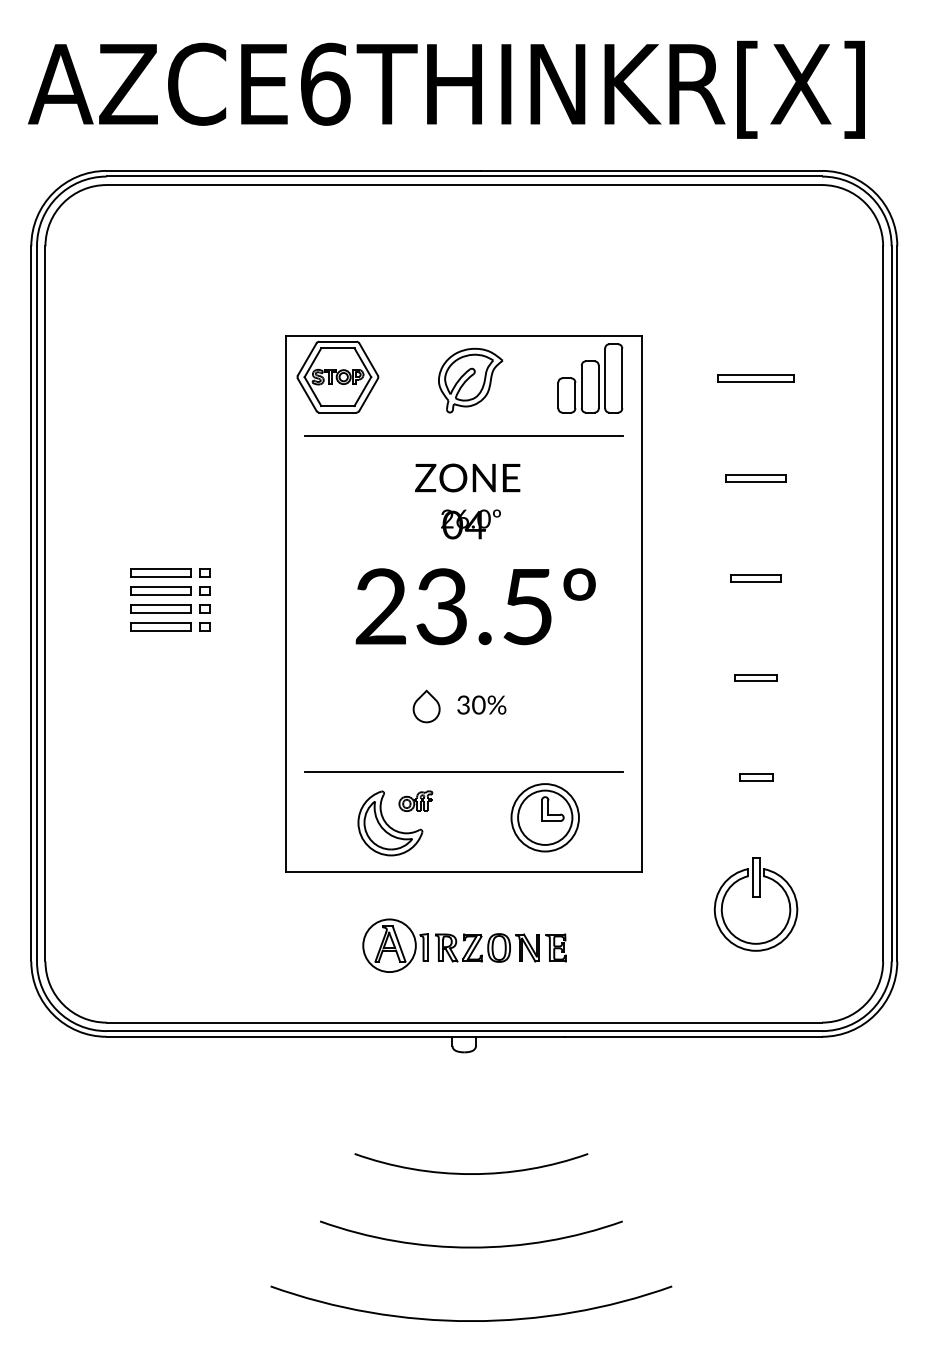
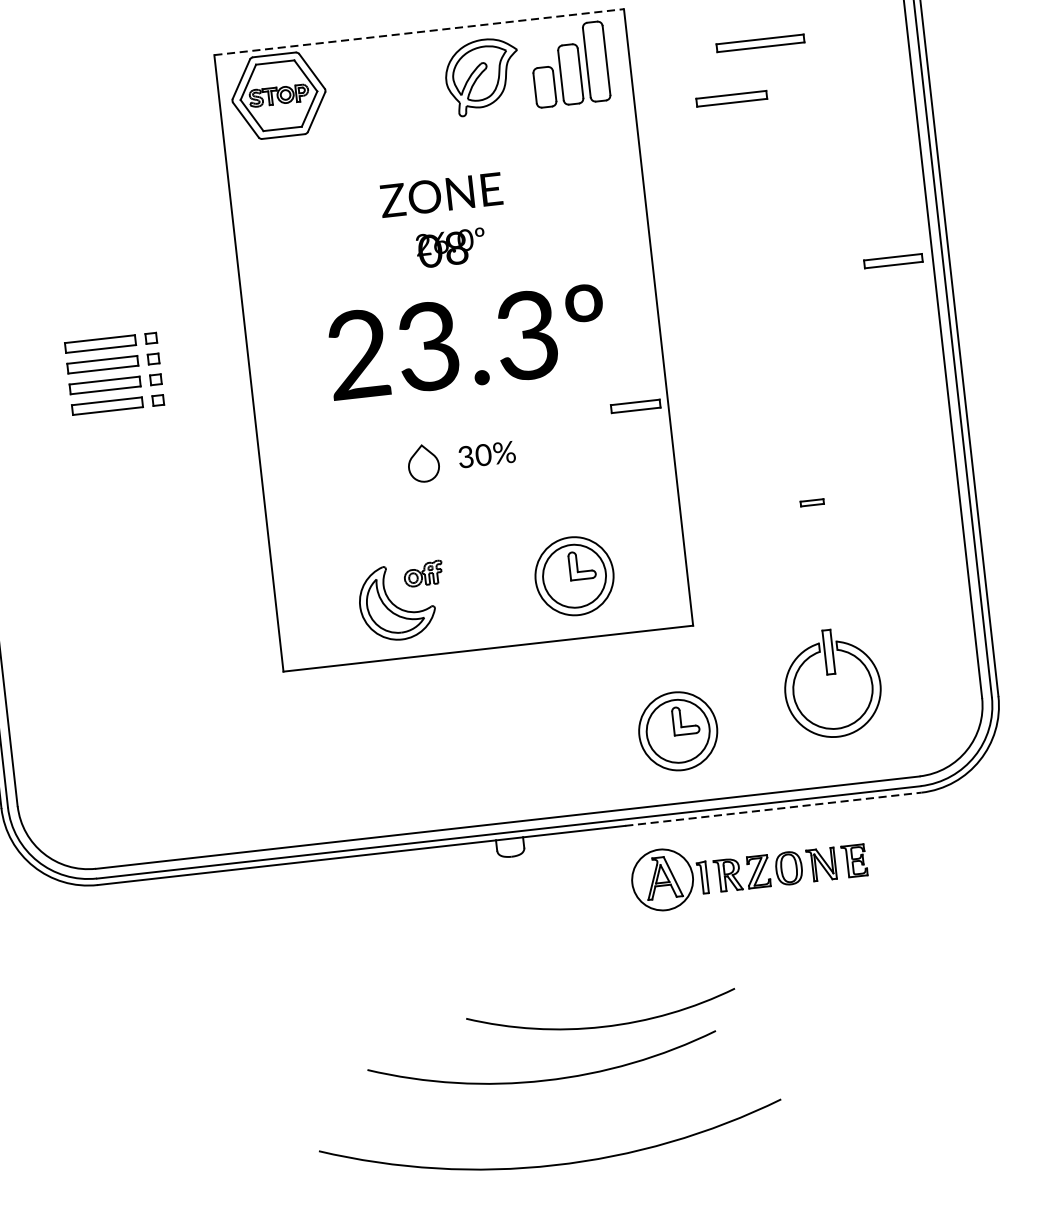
line: (464, 336) -> (419, 32), solid -> dashed
part: (470, 380) -> (482, 76), moved
line: (464, 435) -> (432, 146), removed
part: (755, 478) -> (731, 99), moved
text: (474, 524) -> (455, 247), 04 -> 08
part: (755, 578) -> (892, 261), moved
text: (527, 606) -> (526, 335), 23.5º -> 23.3º
part: (755, 677) -> (635, 405), moved
line: (464, 772) -> (475, 534), removed
part: (756, 777) -> (812, 502), size x0.6
part: (755, 897) -> (830, 675), moved
part: (464, 945) -> (748, 869), moved
part: (618, 960) -> (677, 731), added
line: (693, 1036) -> (773, 808), solid -> dashed
arc: (471, 1173) -> (603, 1026), moved

